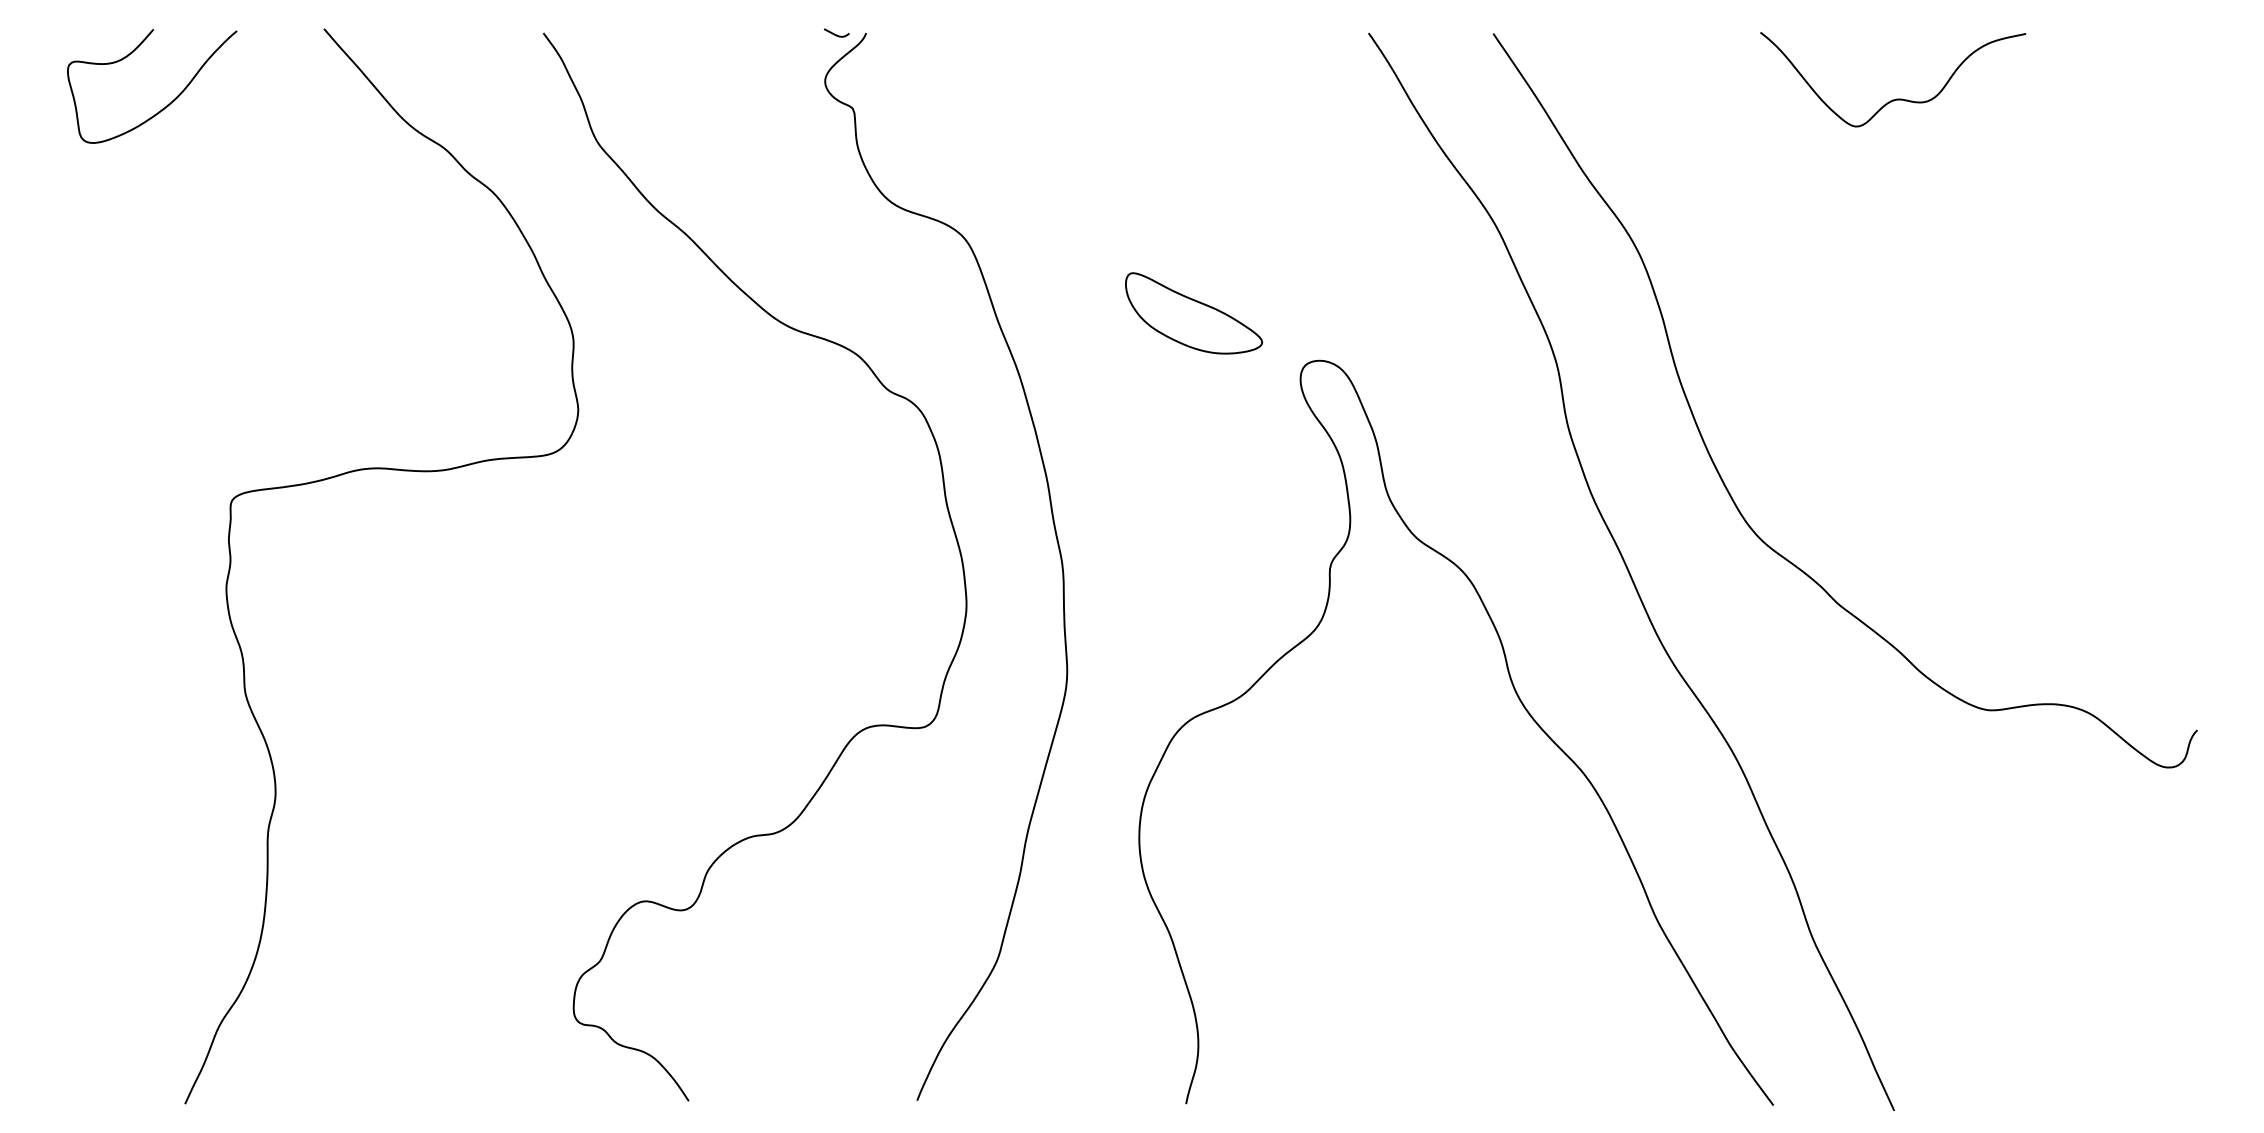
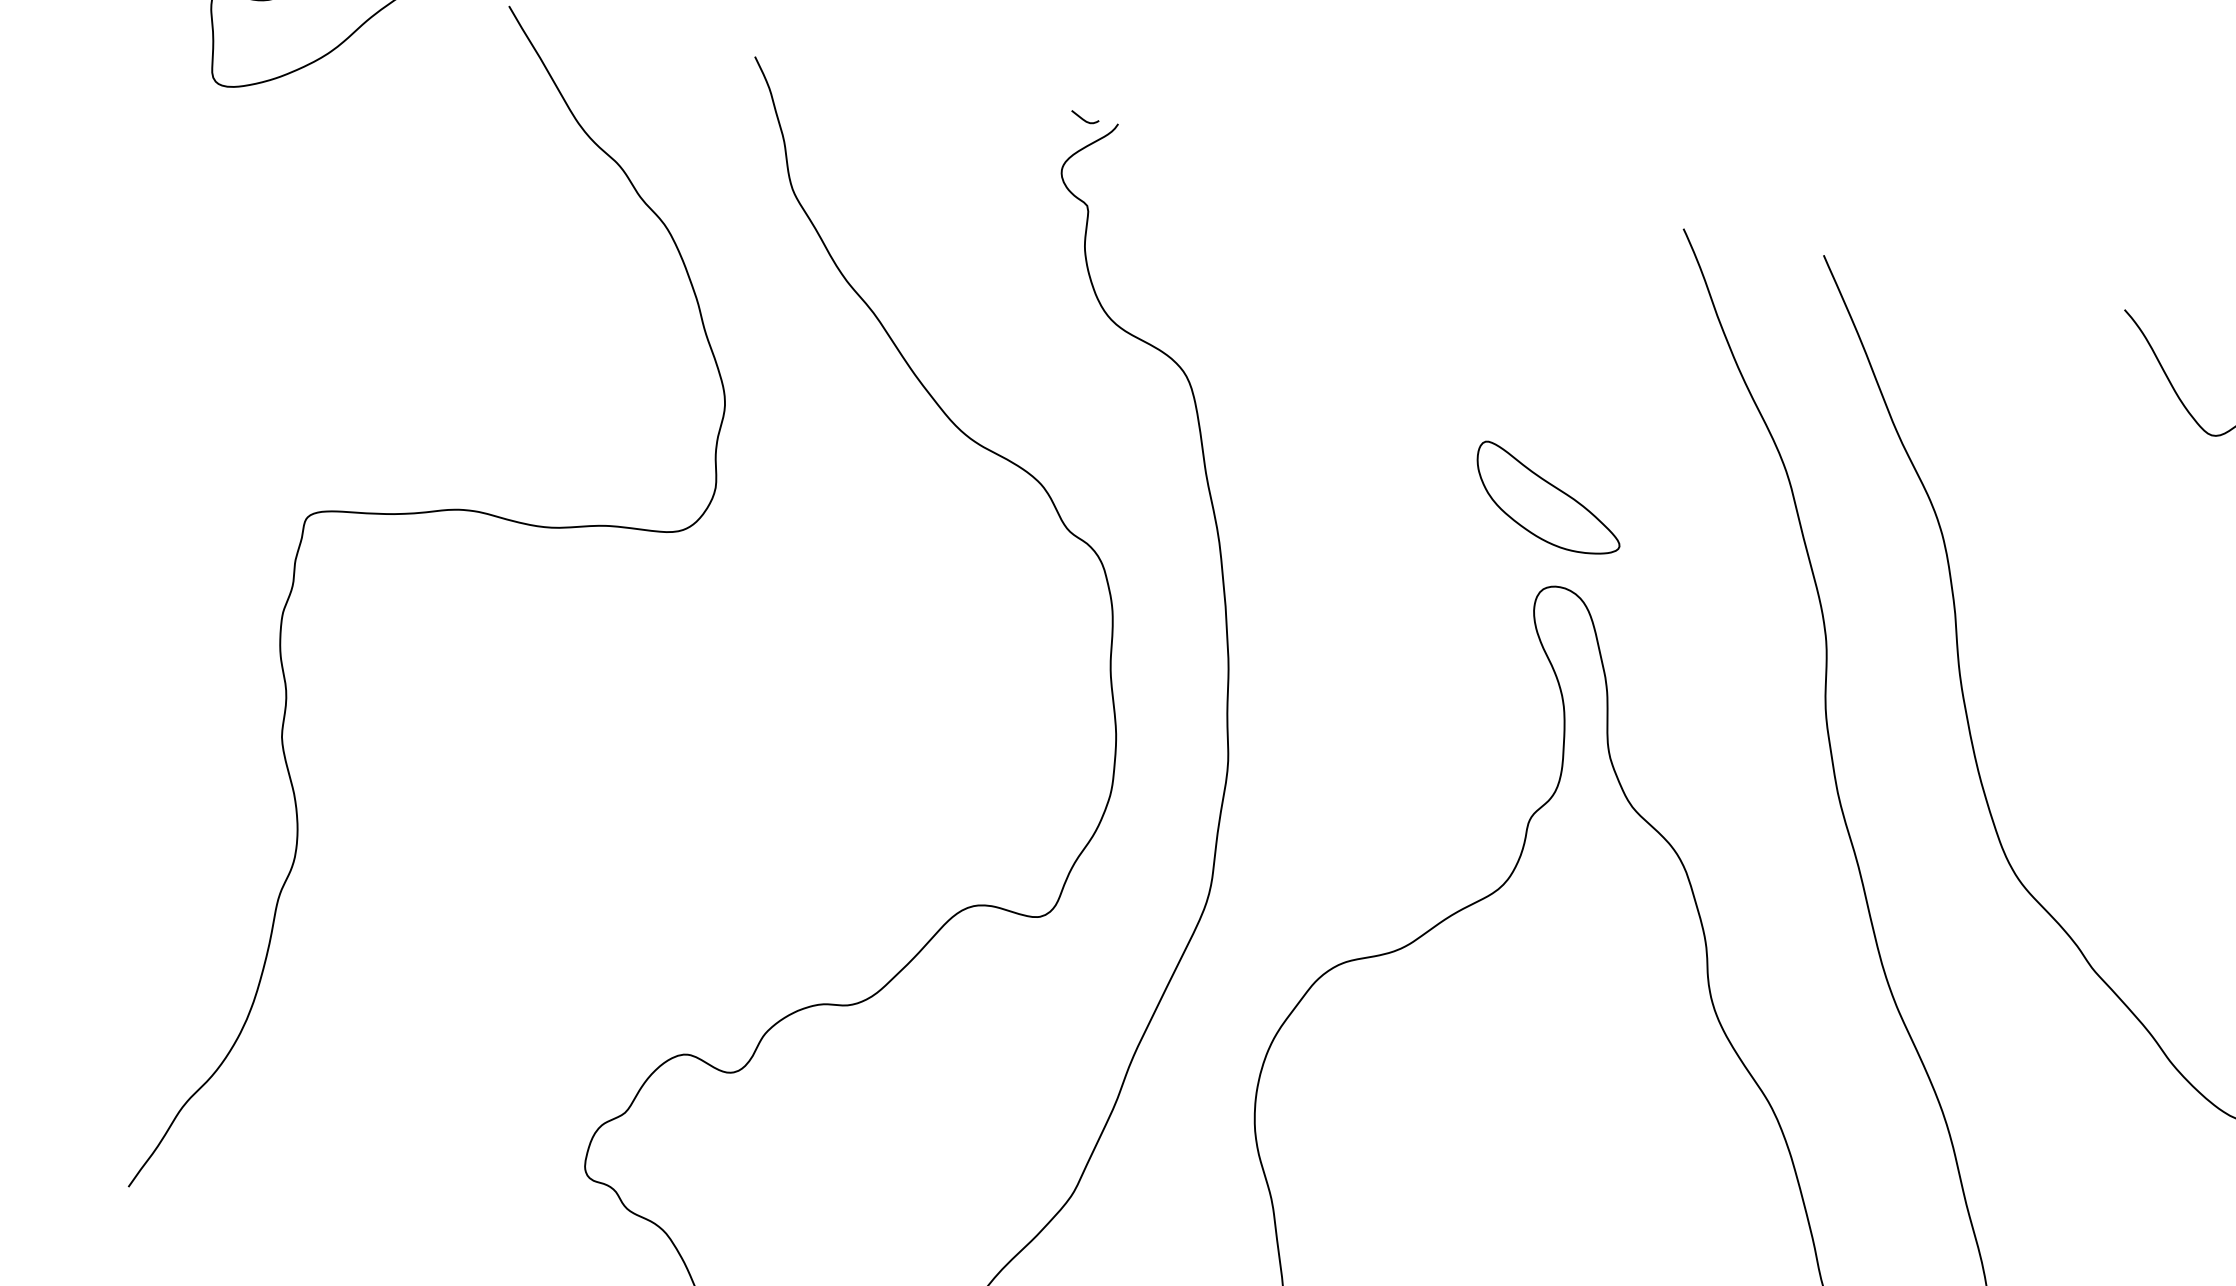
part: (1194, 313) -> (1549, 499), moved

